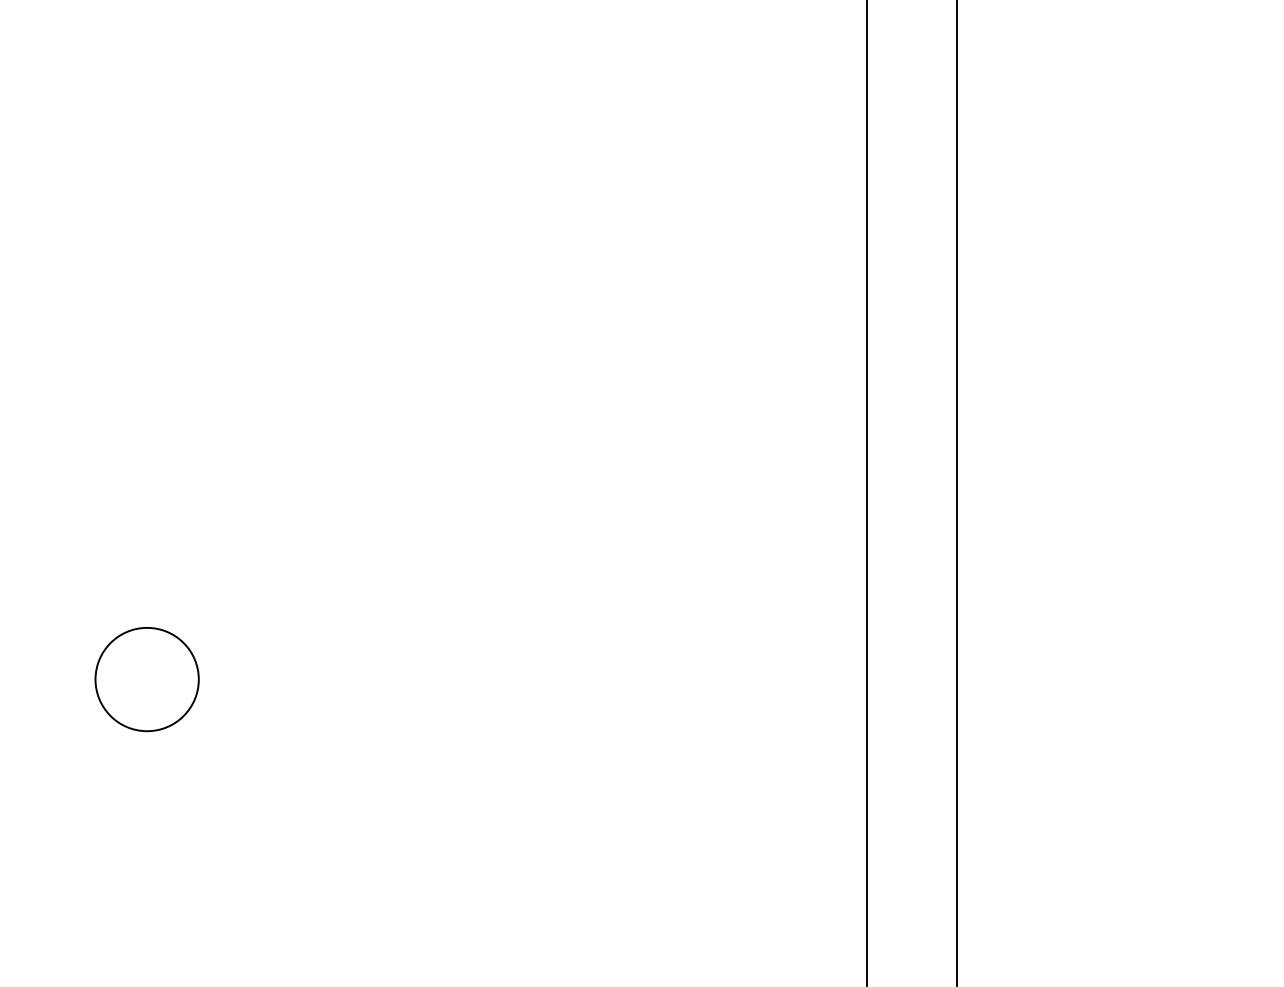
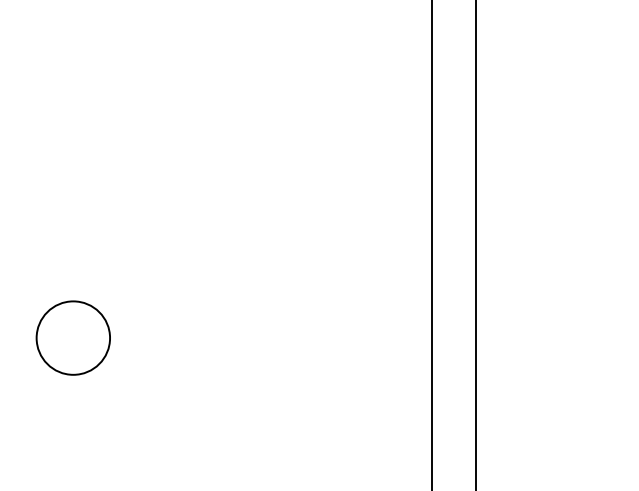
circle: (145, 678) -> (72, 337), size x1.43

